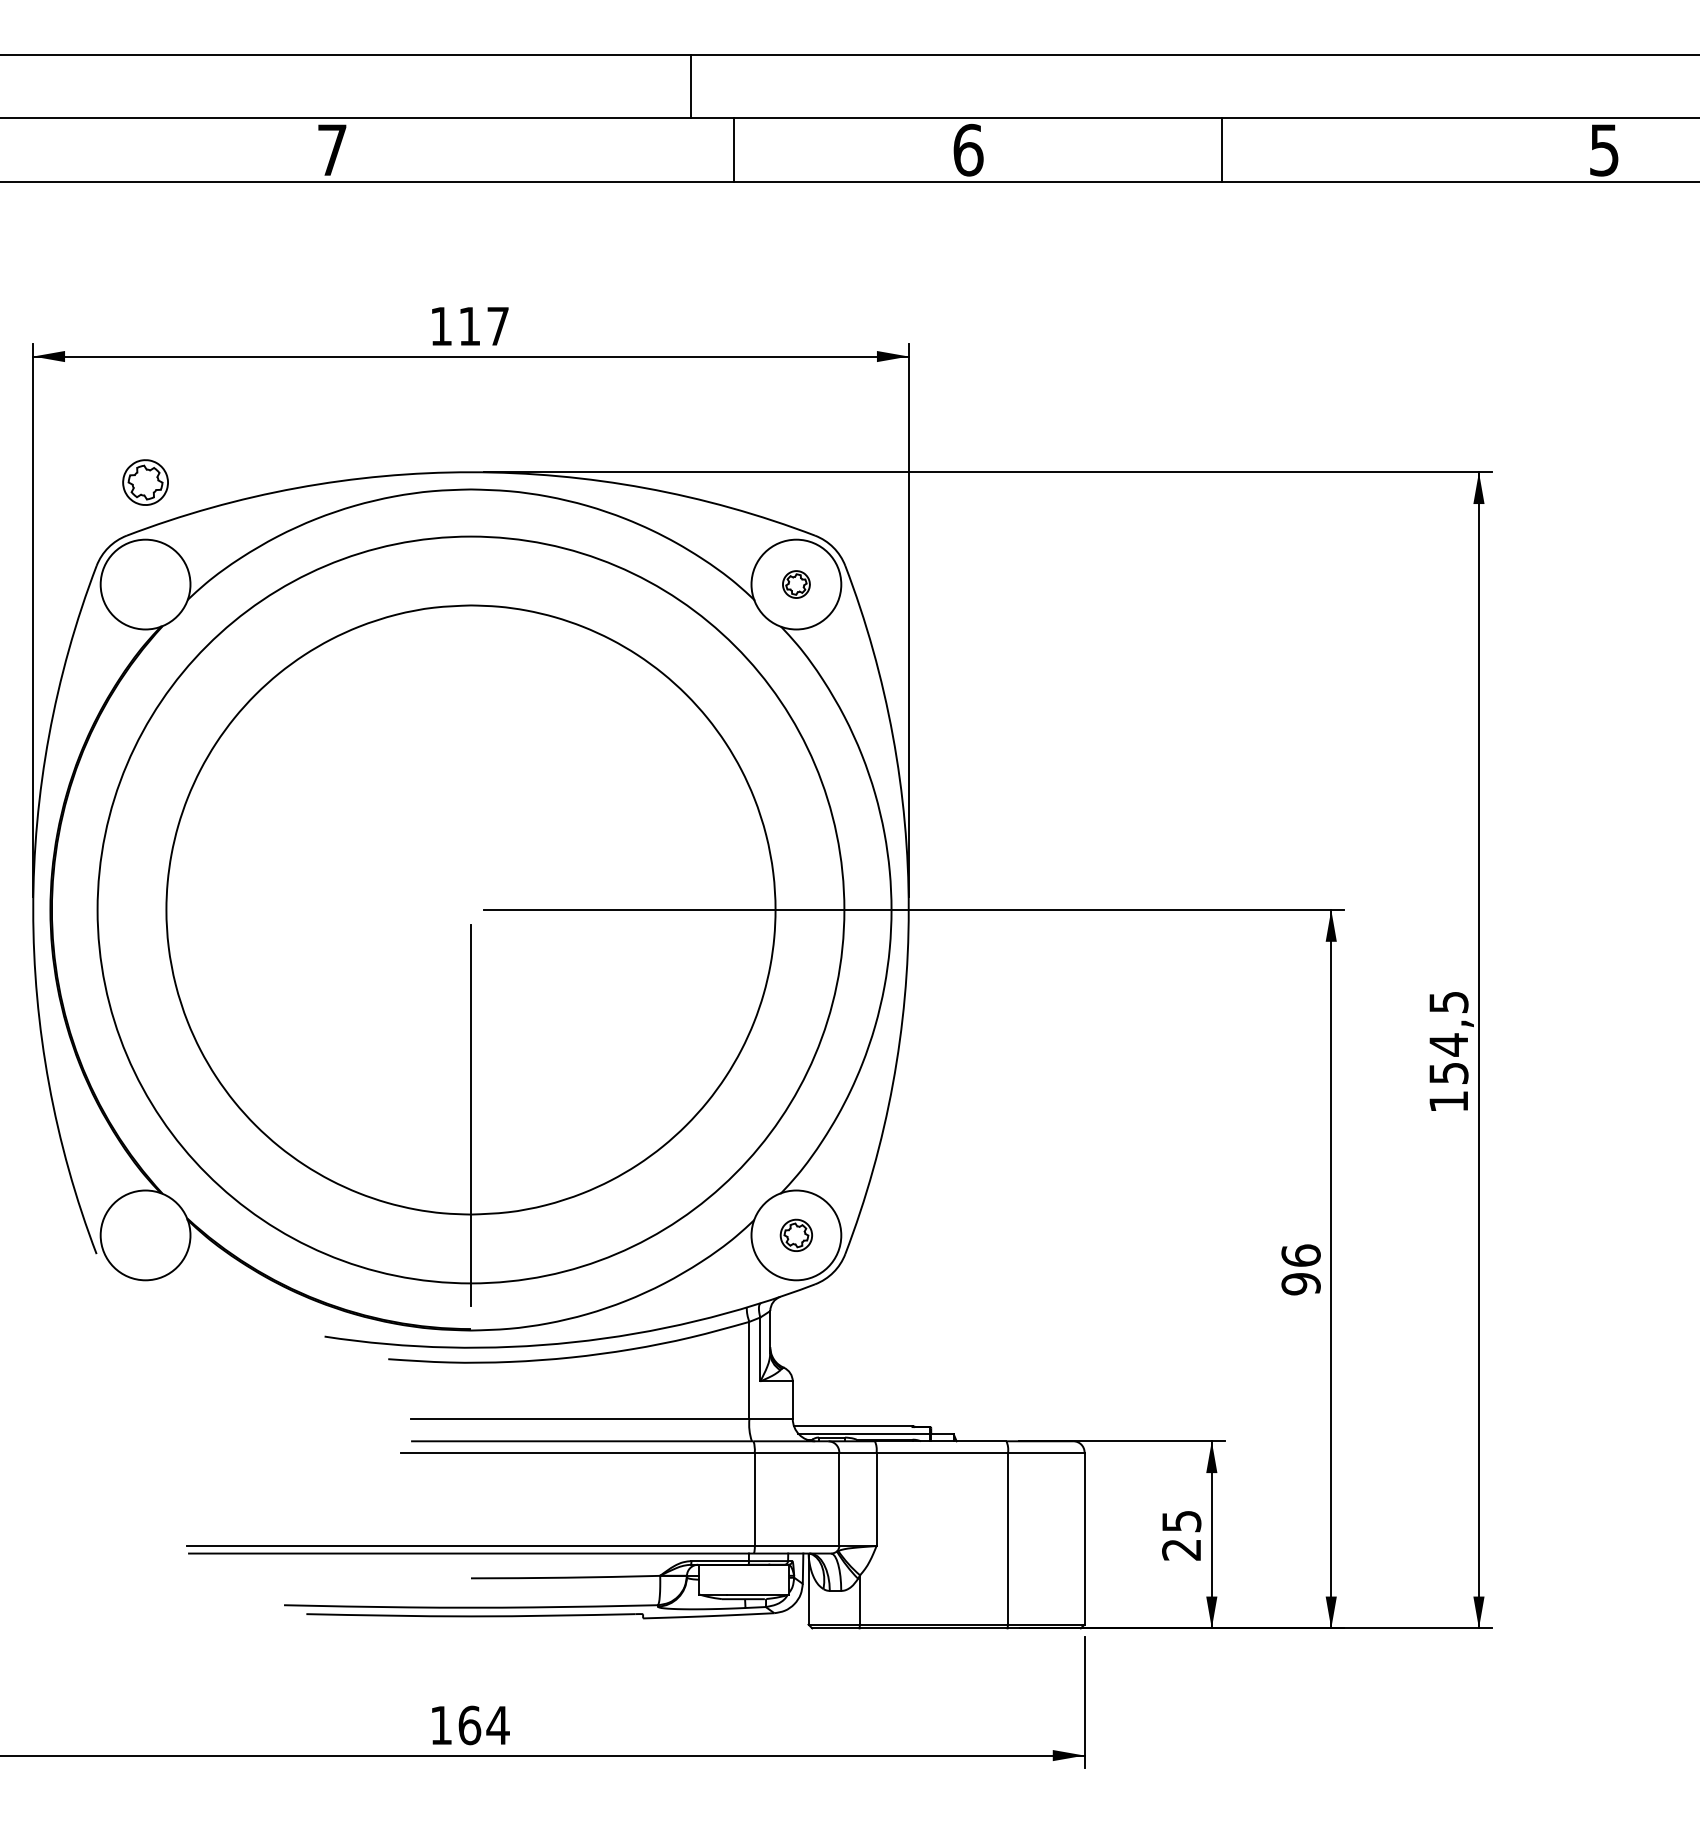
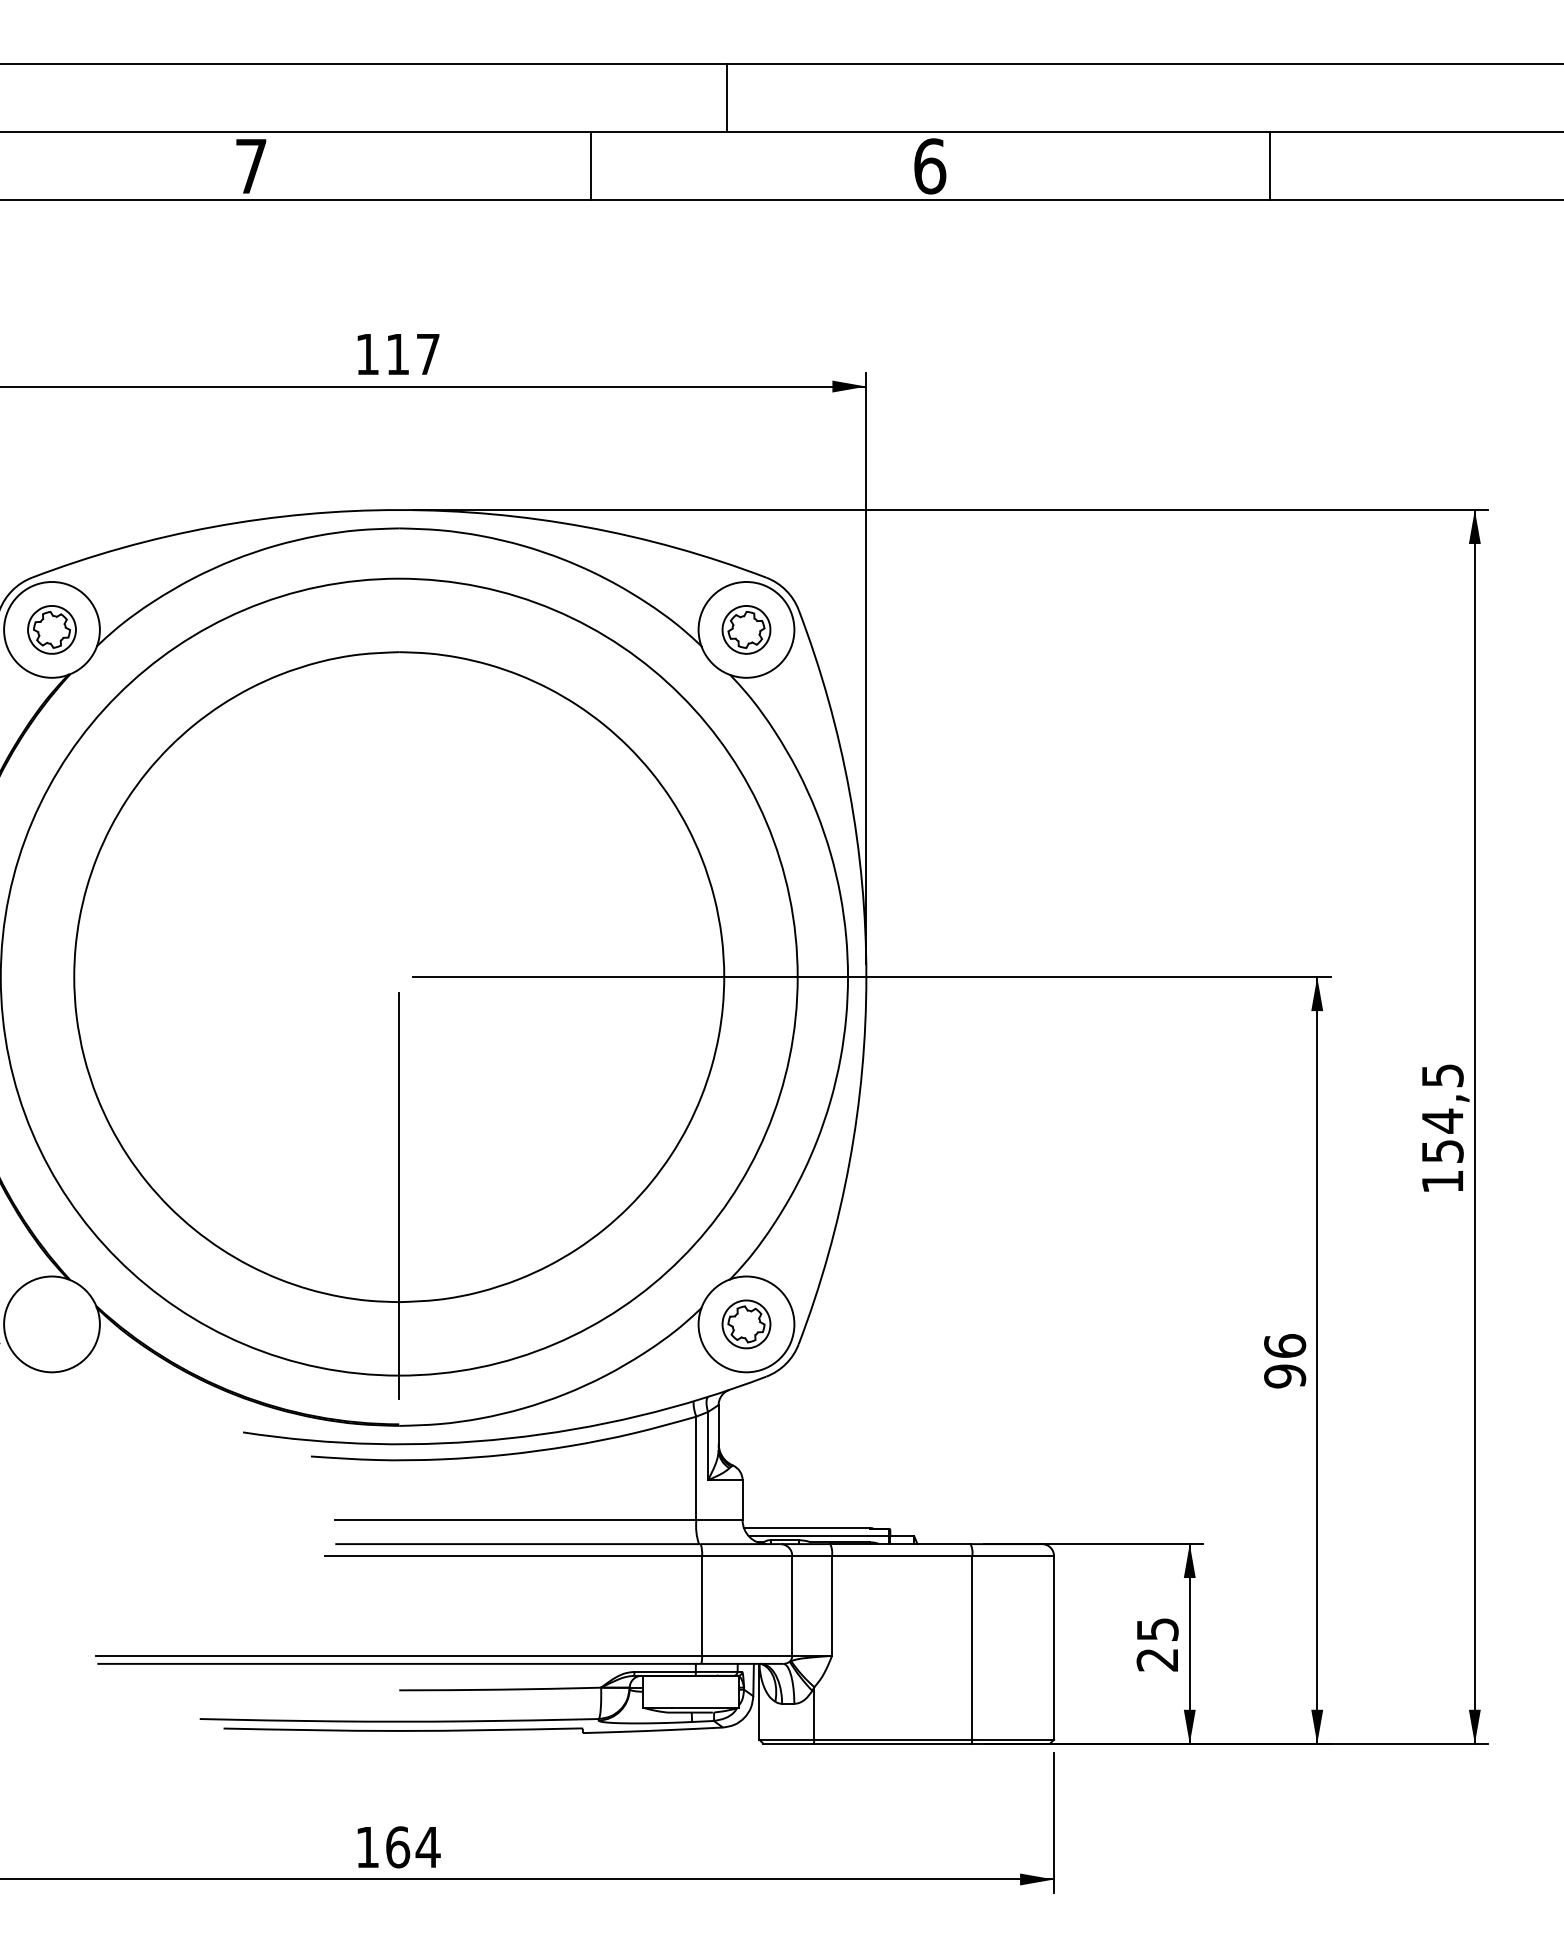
line: (690, 86) -> (726, 98), moved
line: (733, 149) -> (590, 165), moved
line: (1221, 149) -> (1269, 165), moved
part: (145, 482) -> (51, 629), moved
part: (796, 584) -> (746, 629), size x1.67
part: (796, 1235) -> (746, 1324), size x1.43

